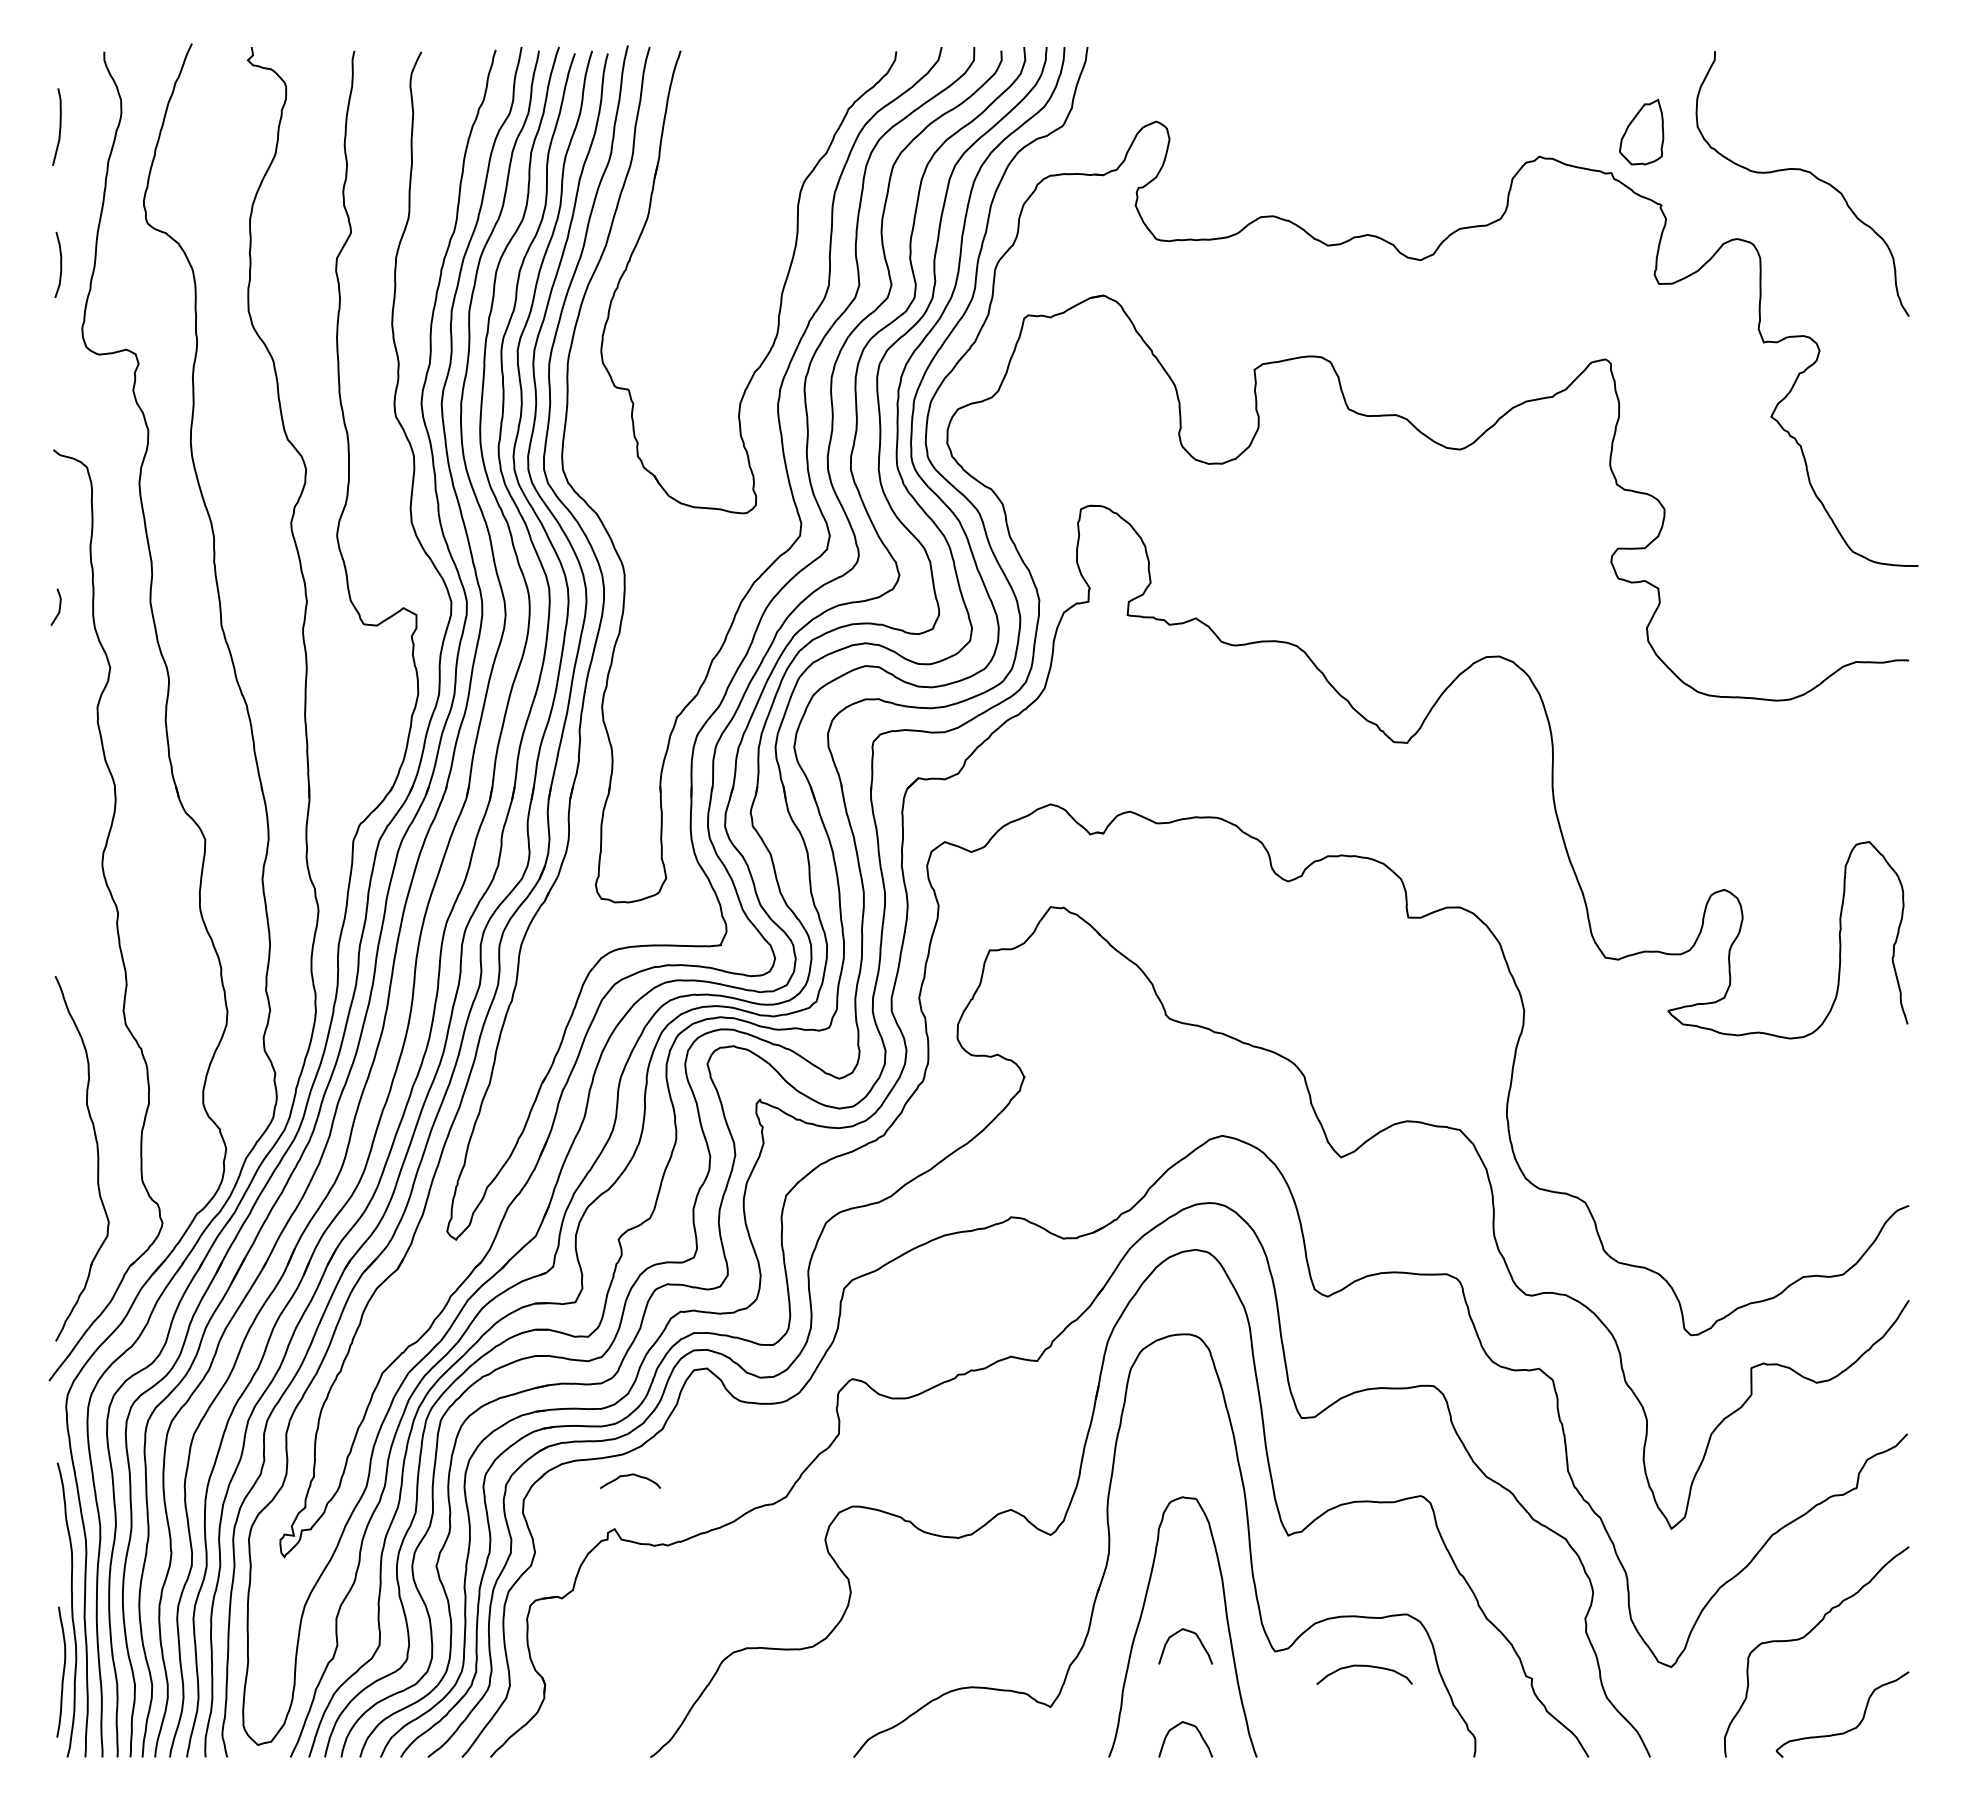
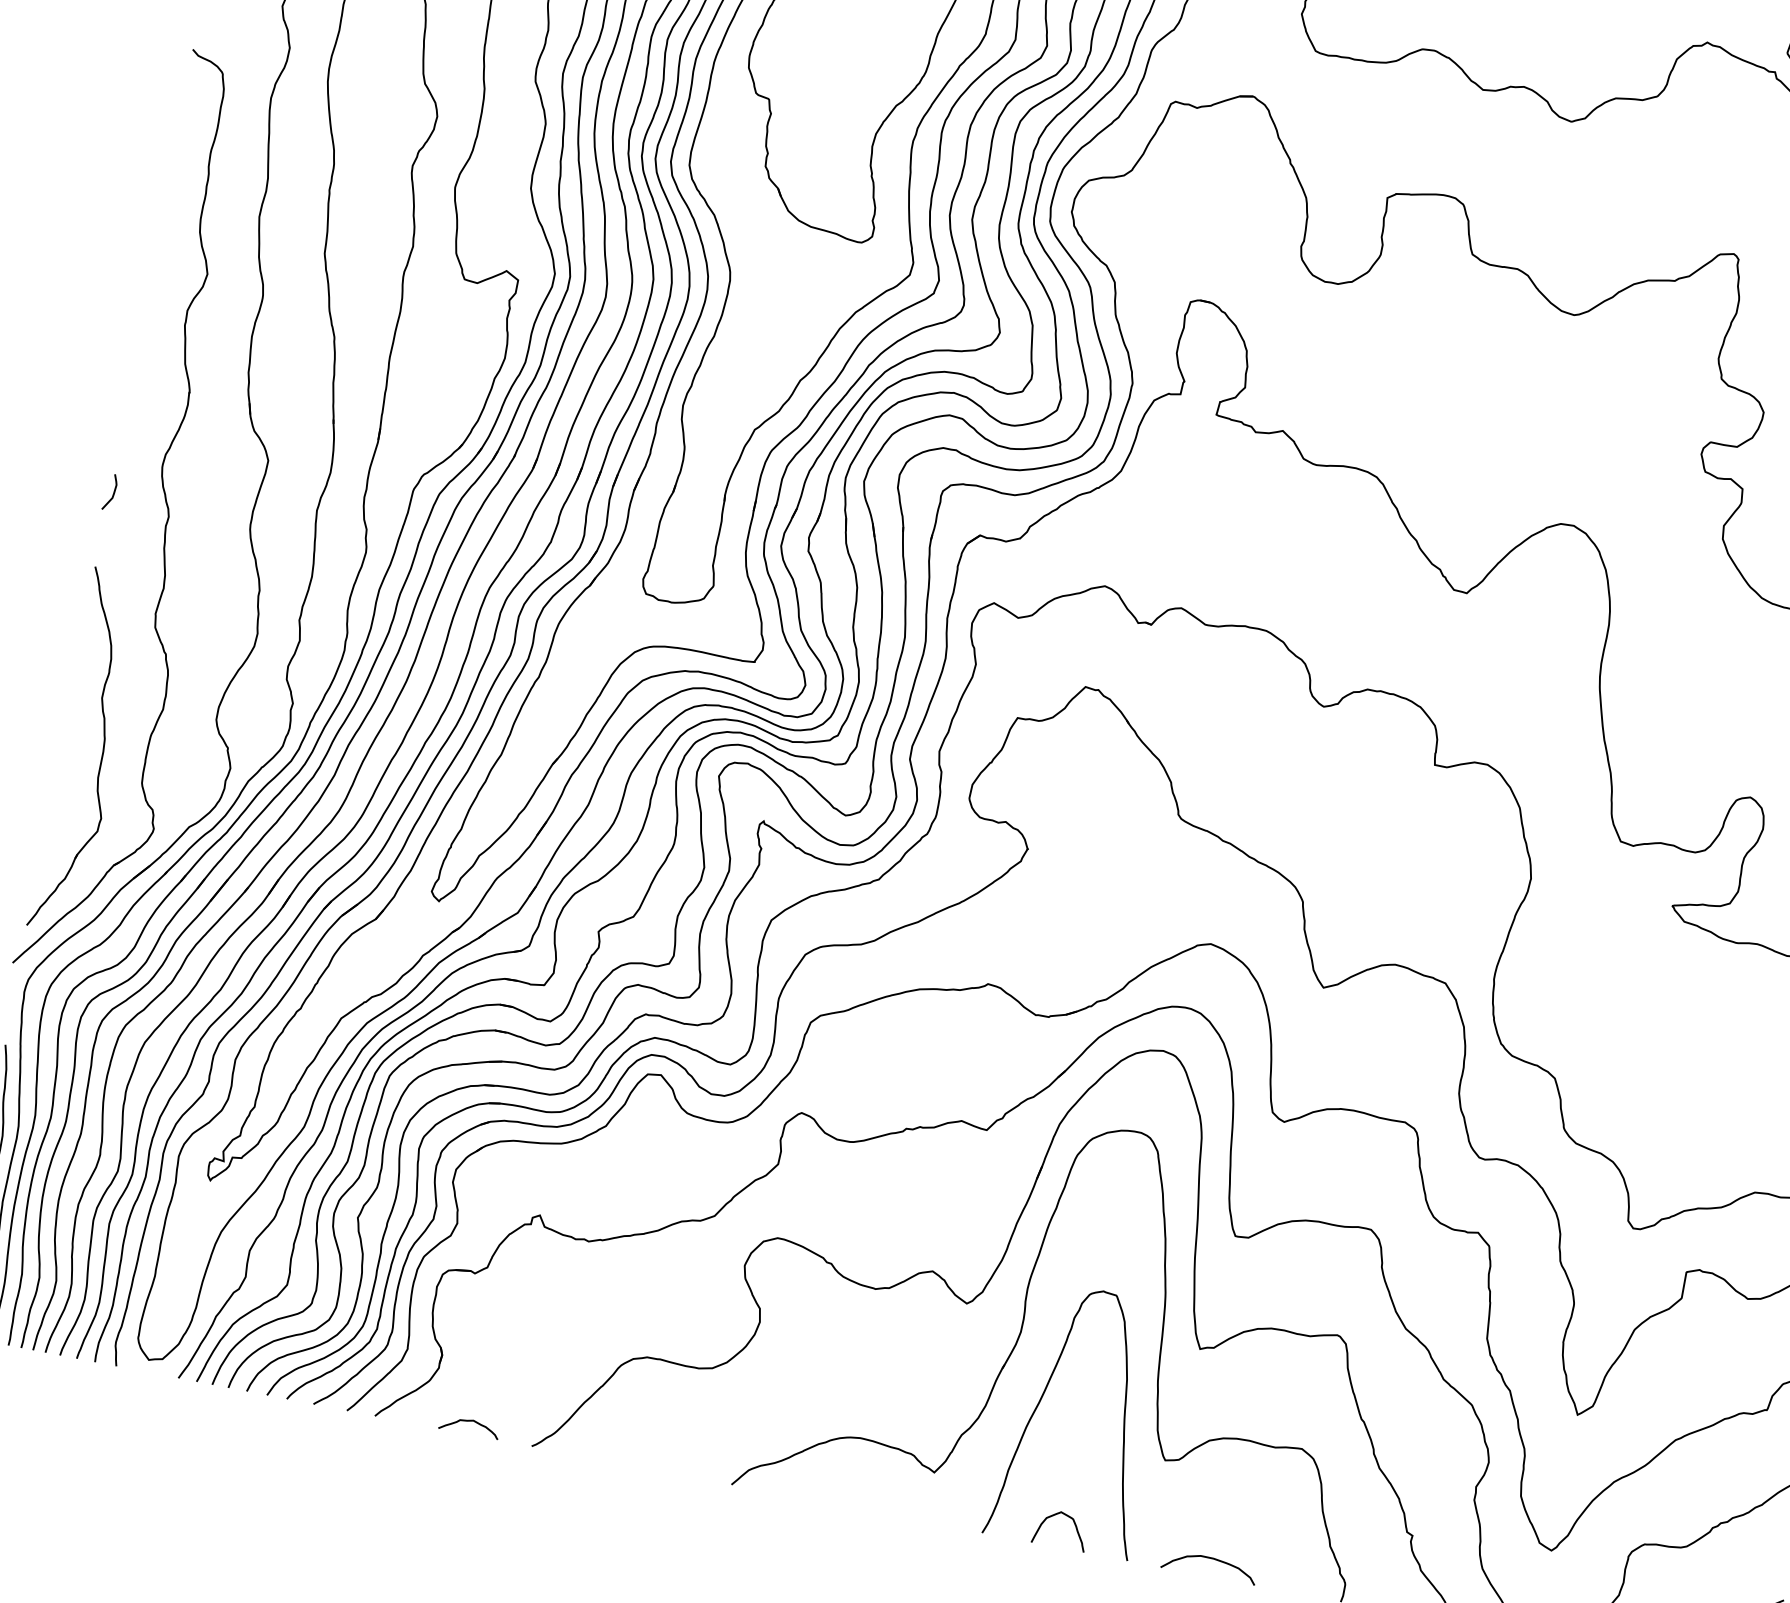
curve: (59, 606) -> (113, 492), moved
curve: (628, 1476) -> (468, 1421), moved
curve: (1197, 1638) -> (1091, 1432), removed
curve: (1364, 1666) -> (1210, 1558), moved

